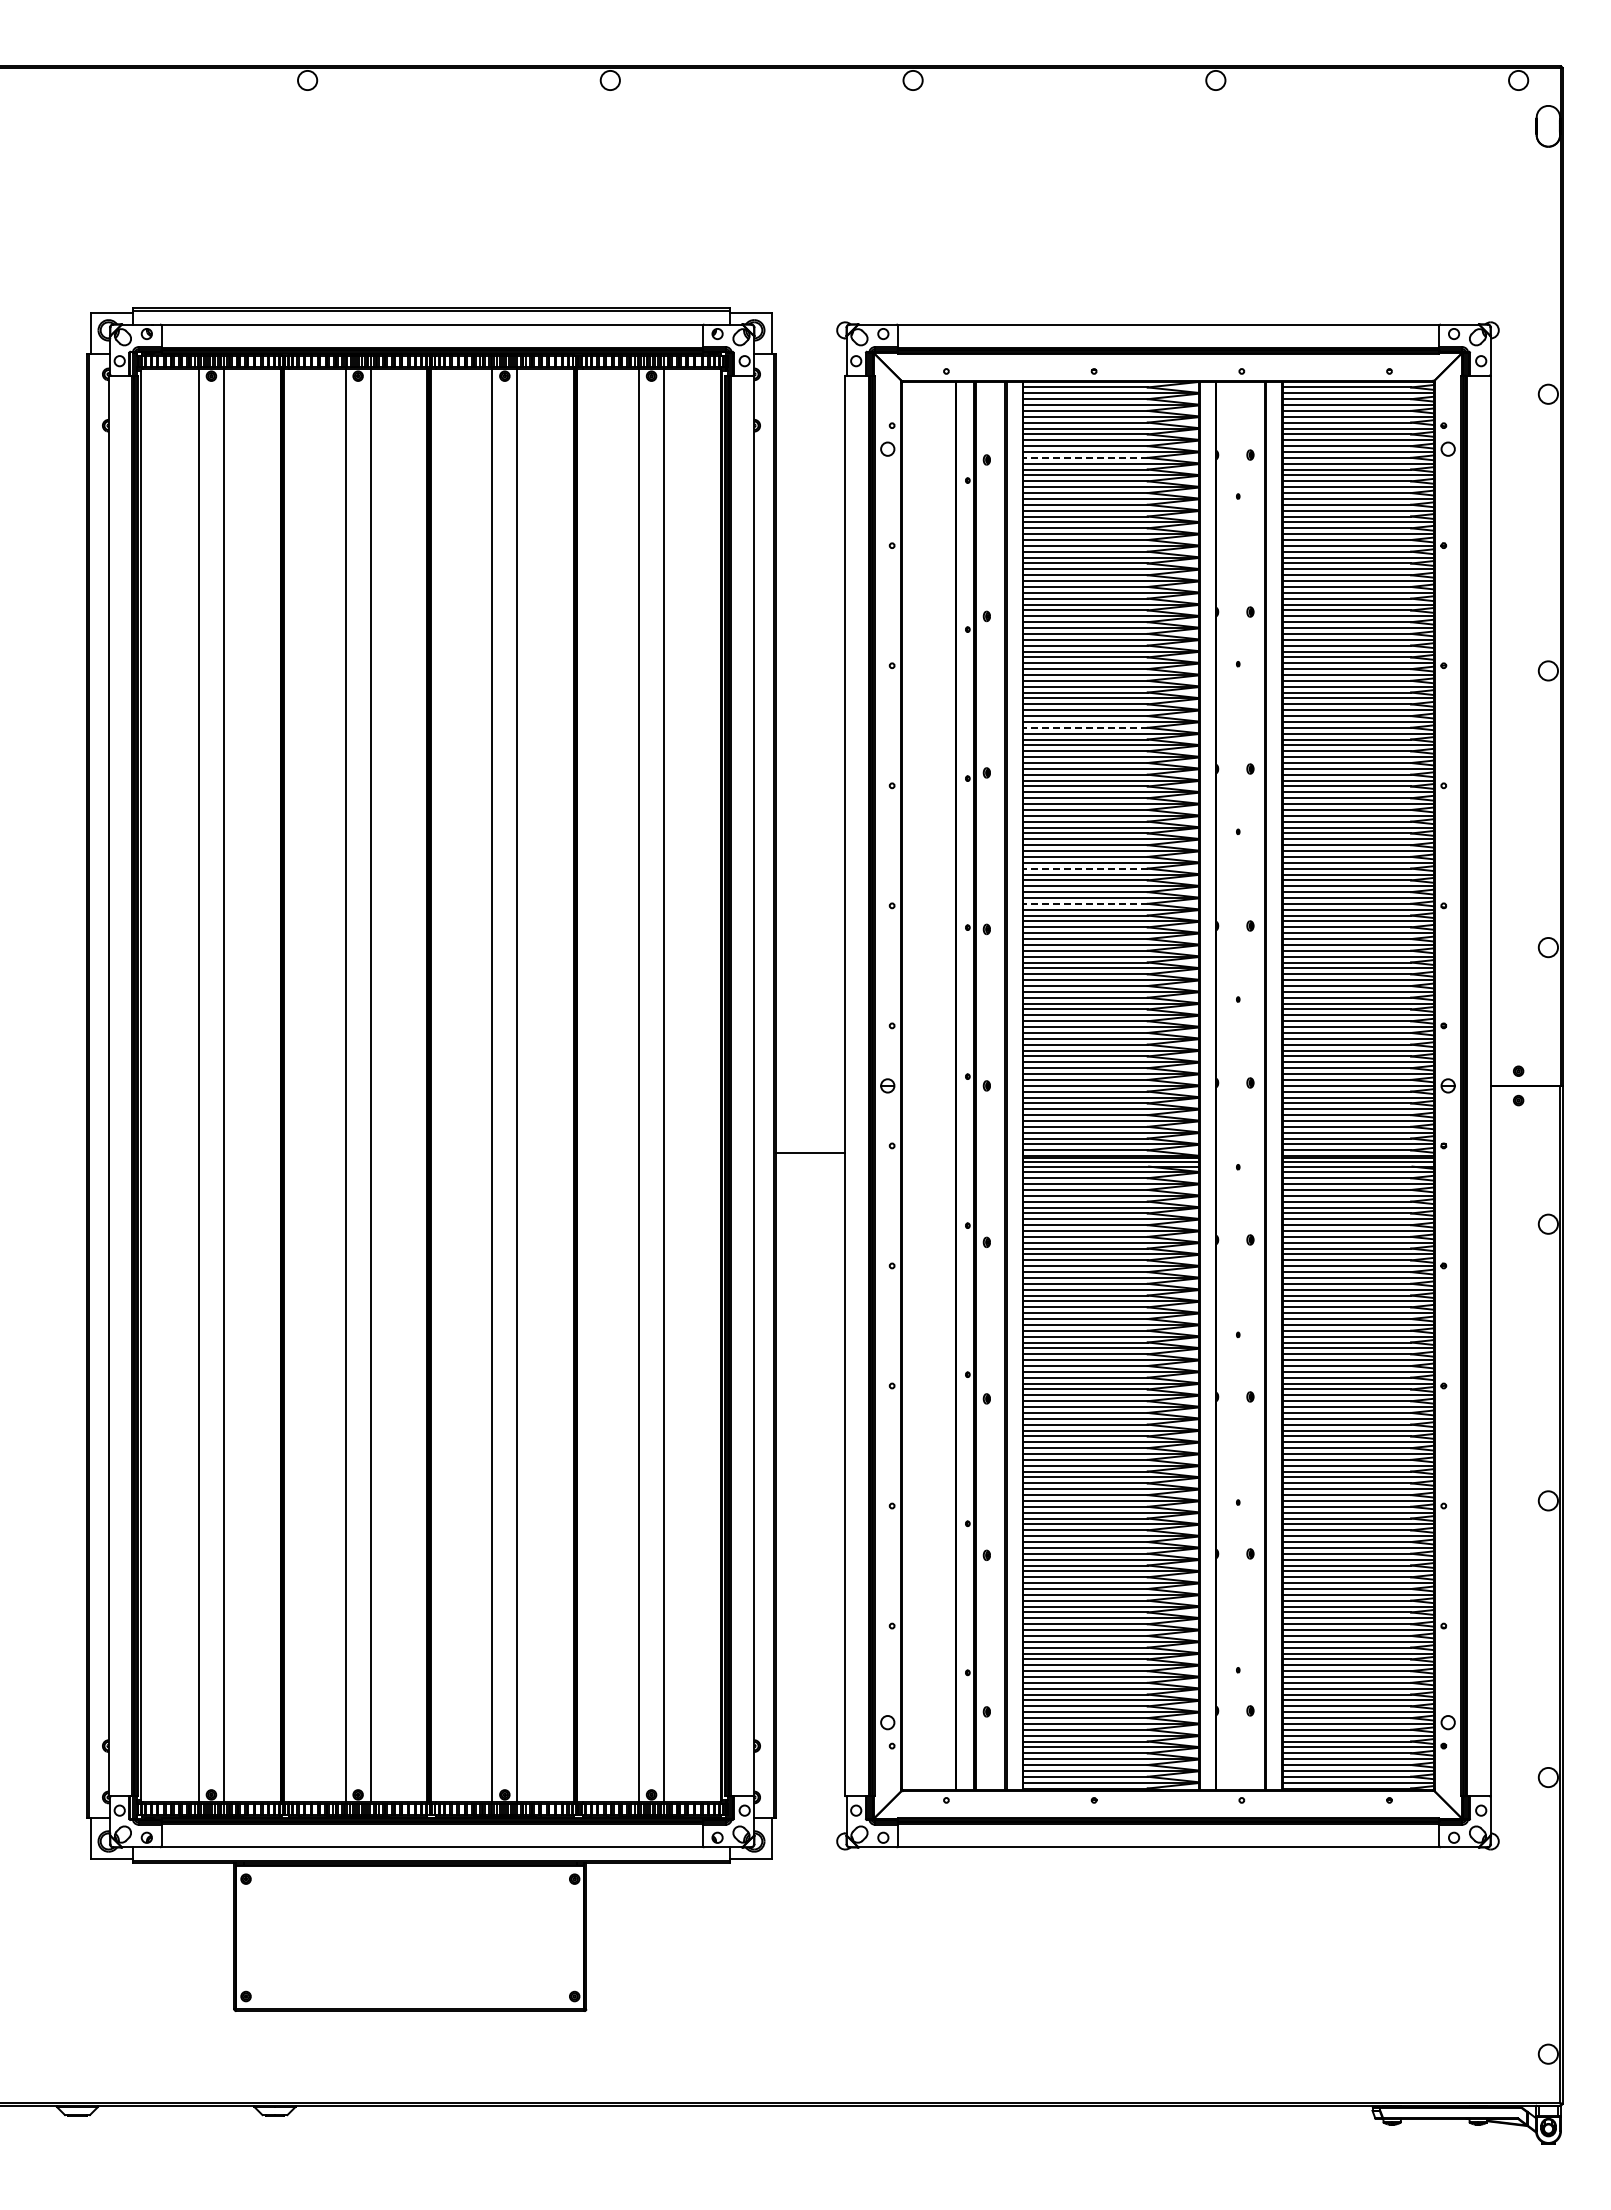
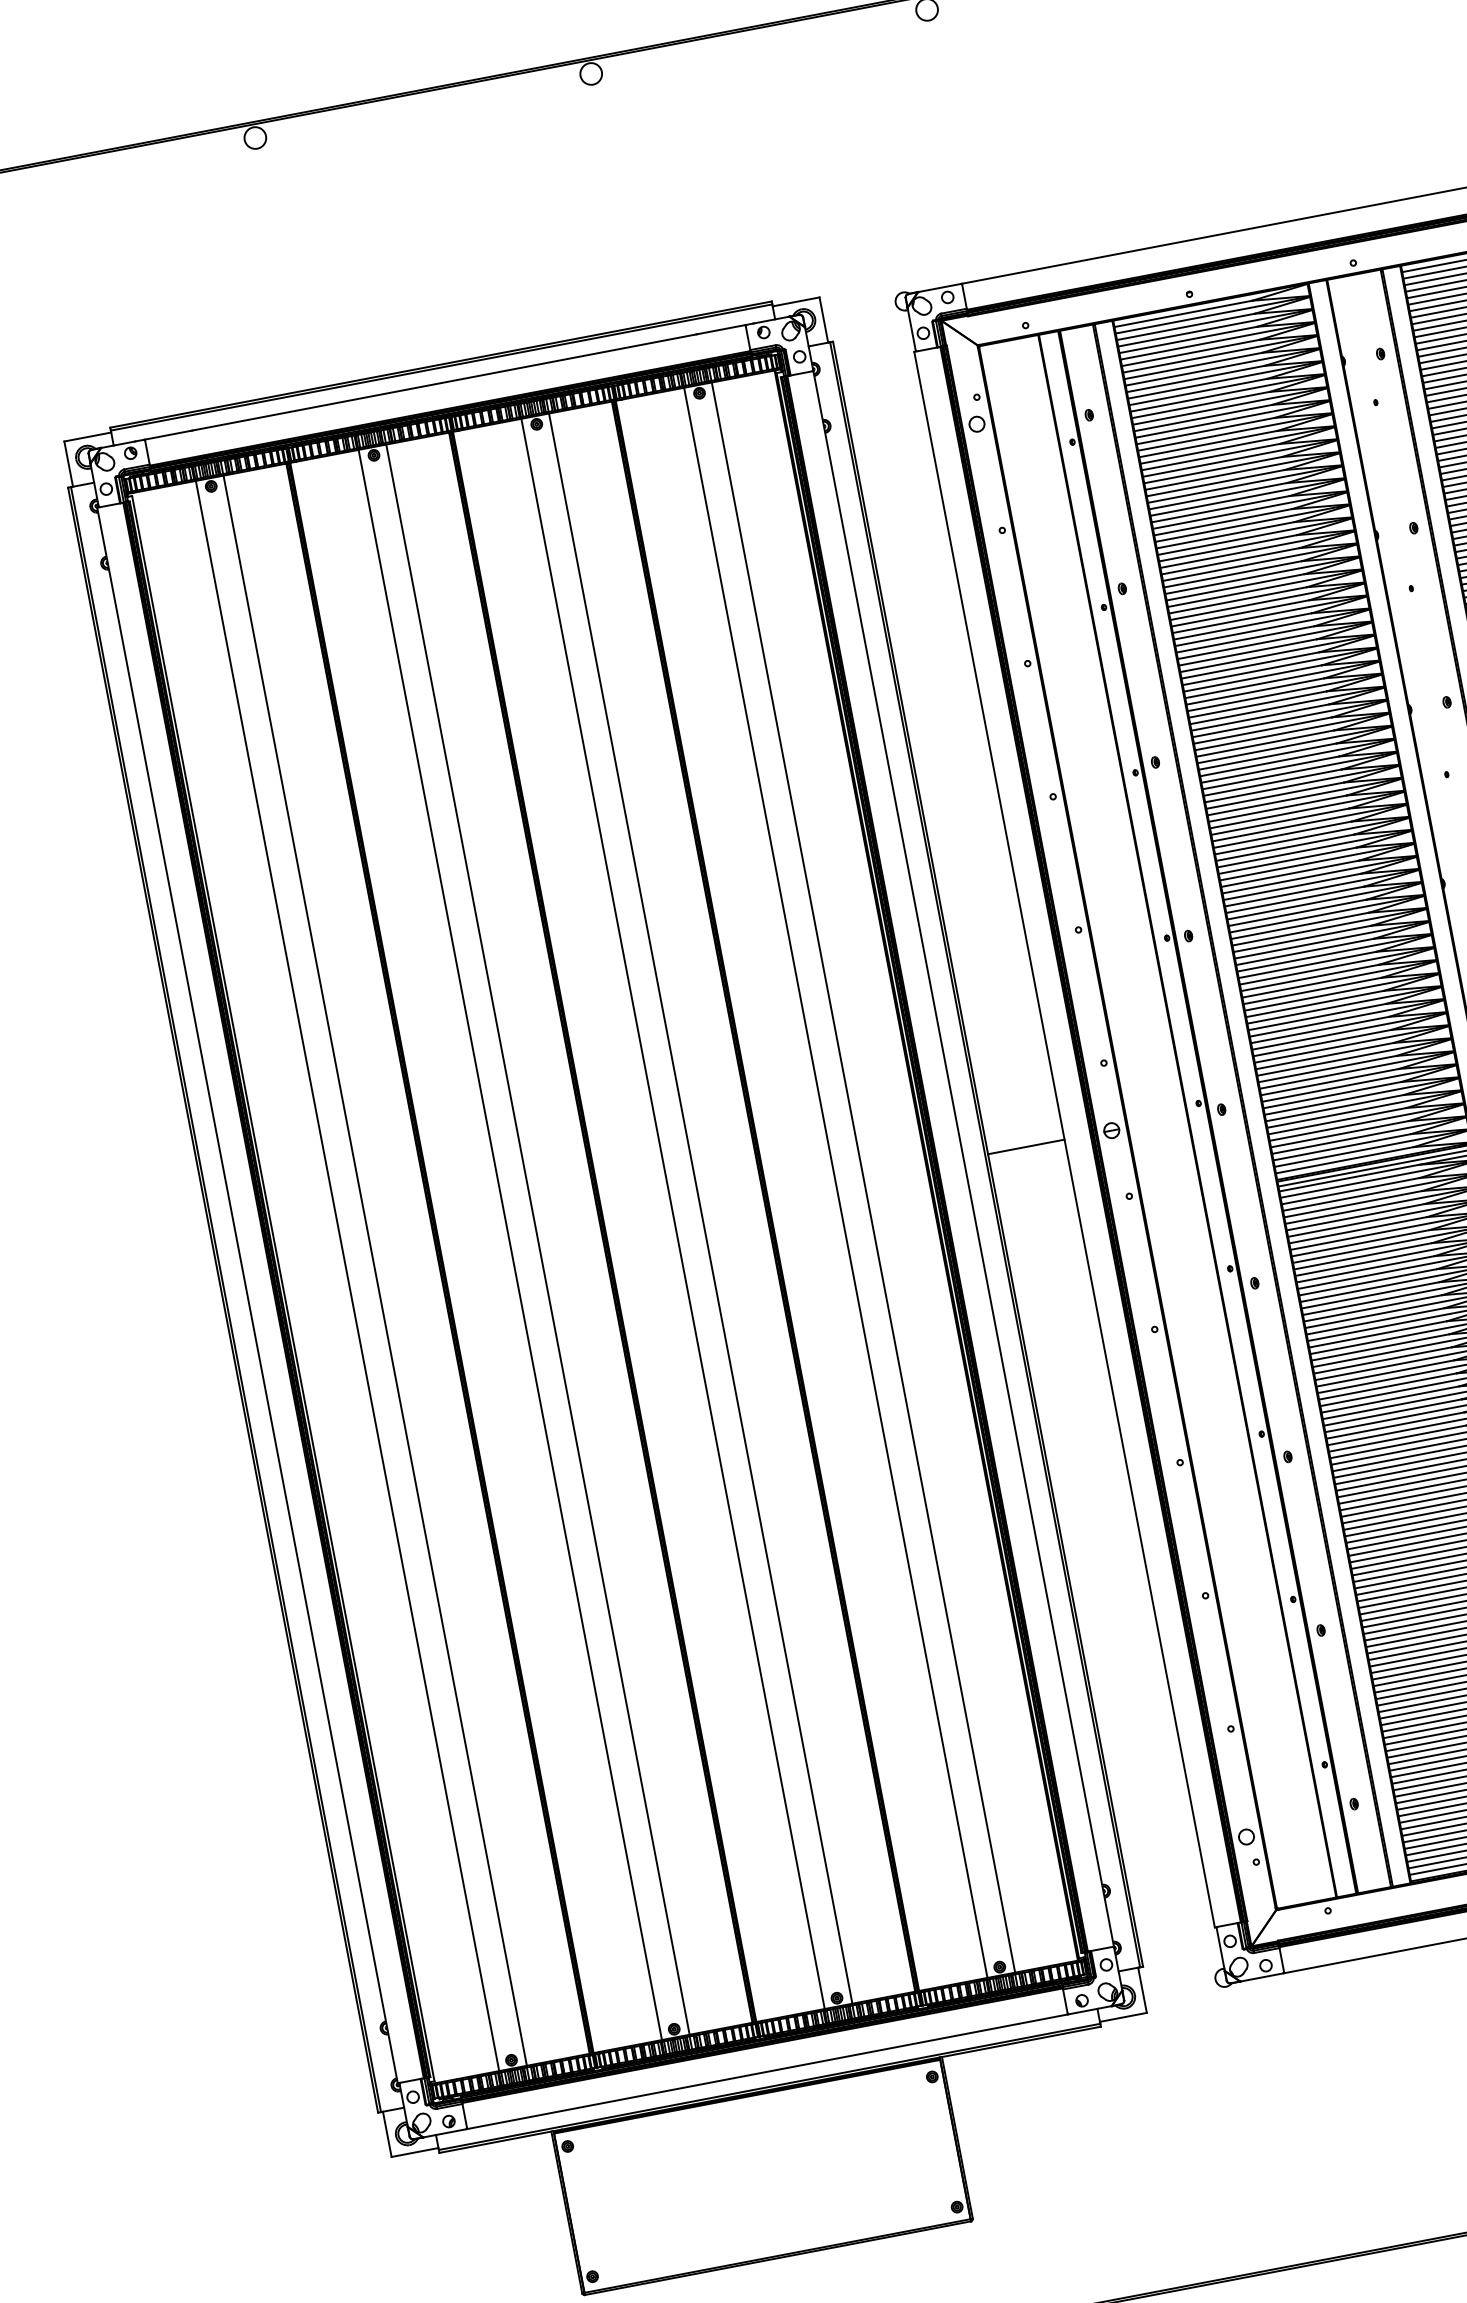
line: (1085, 457) -> (1198, 391), dashed -> solid
line: (1085, 727) -> (1255, 691), dashed -> solid
line: (1085, 868) -> (1285, 847), dashed -> solid
line: (1085, 903) -> (1292, 886), dashed -> solid
line: (810, 1152) -> (1025, 1146), moved

